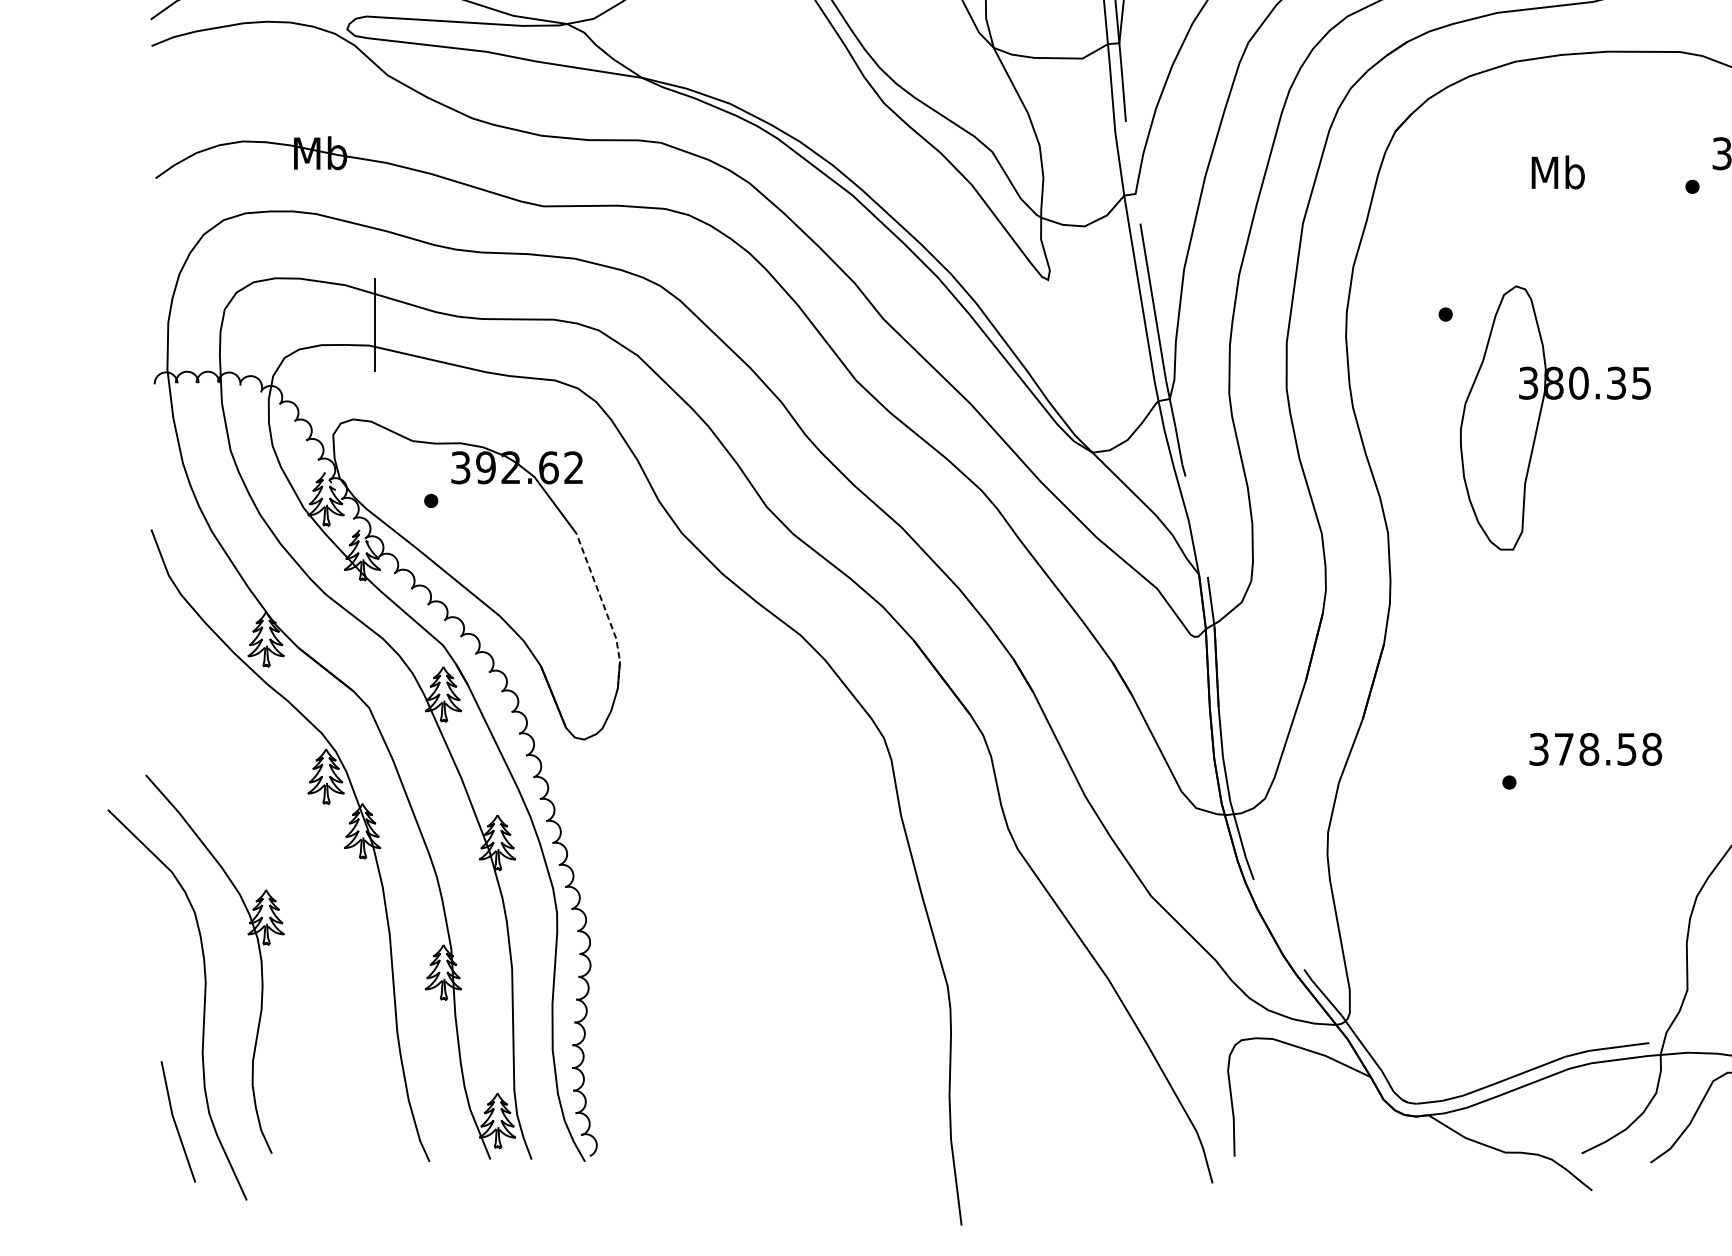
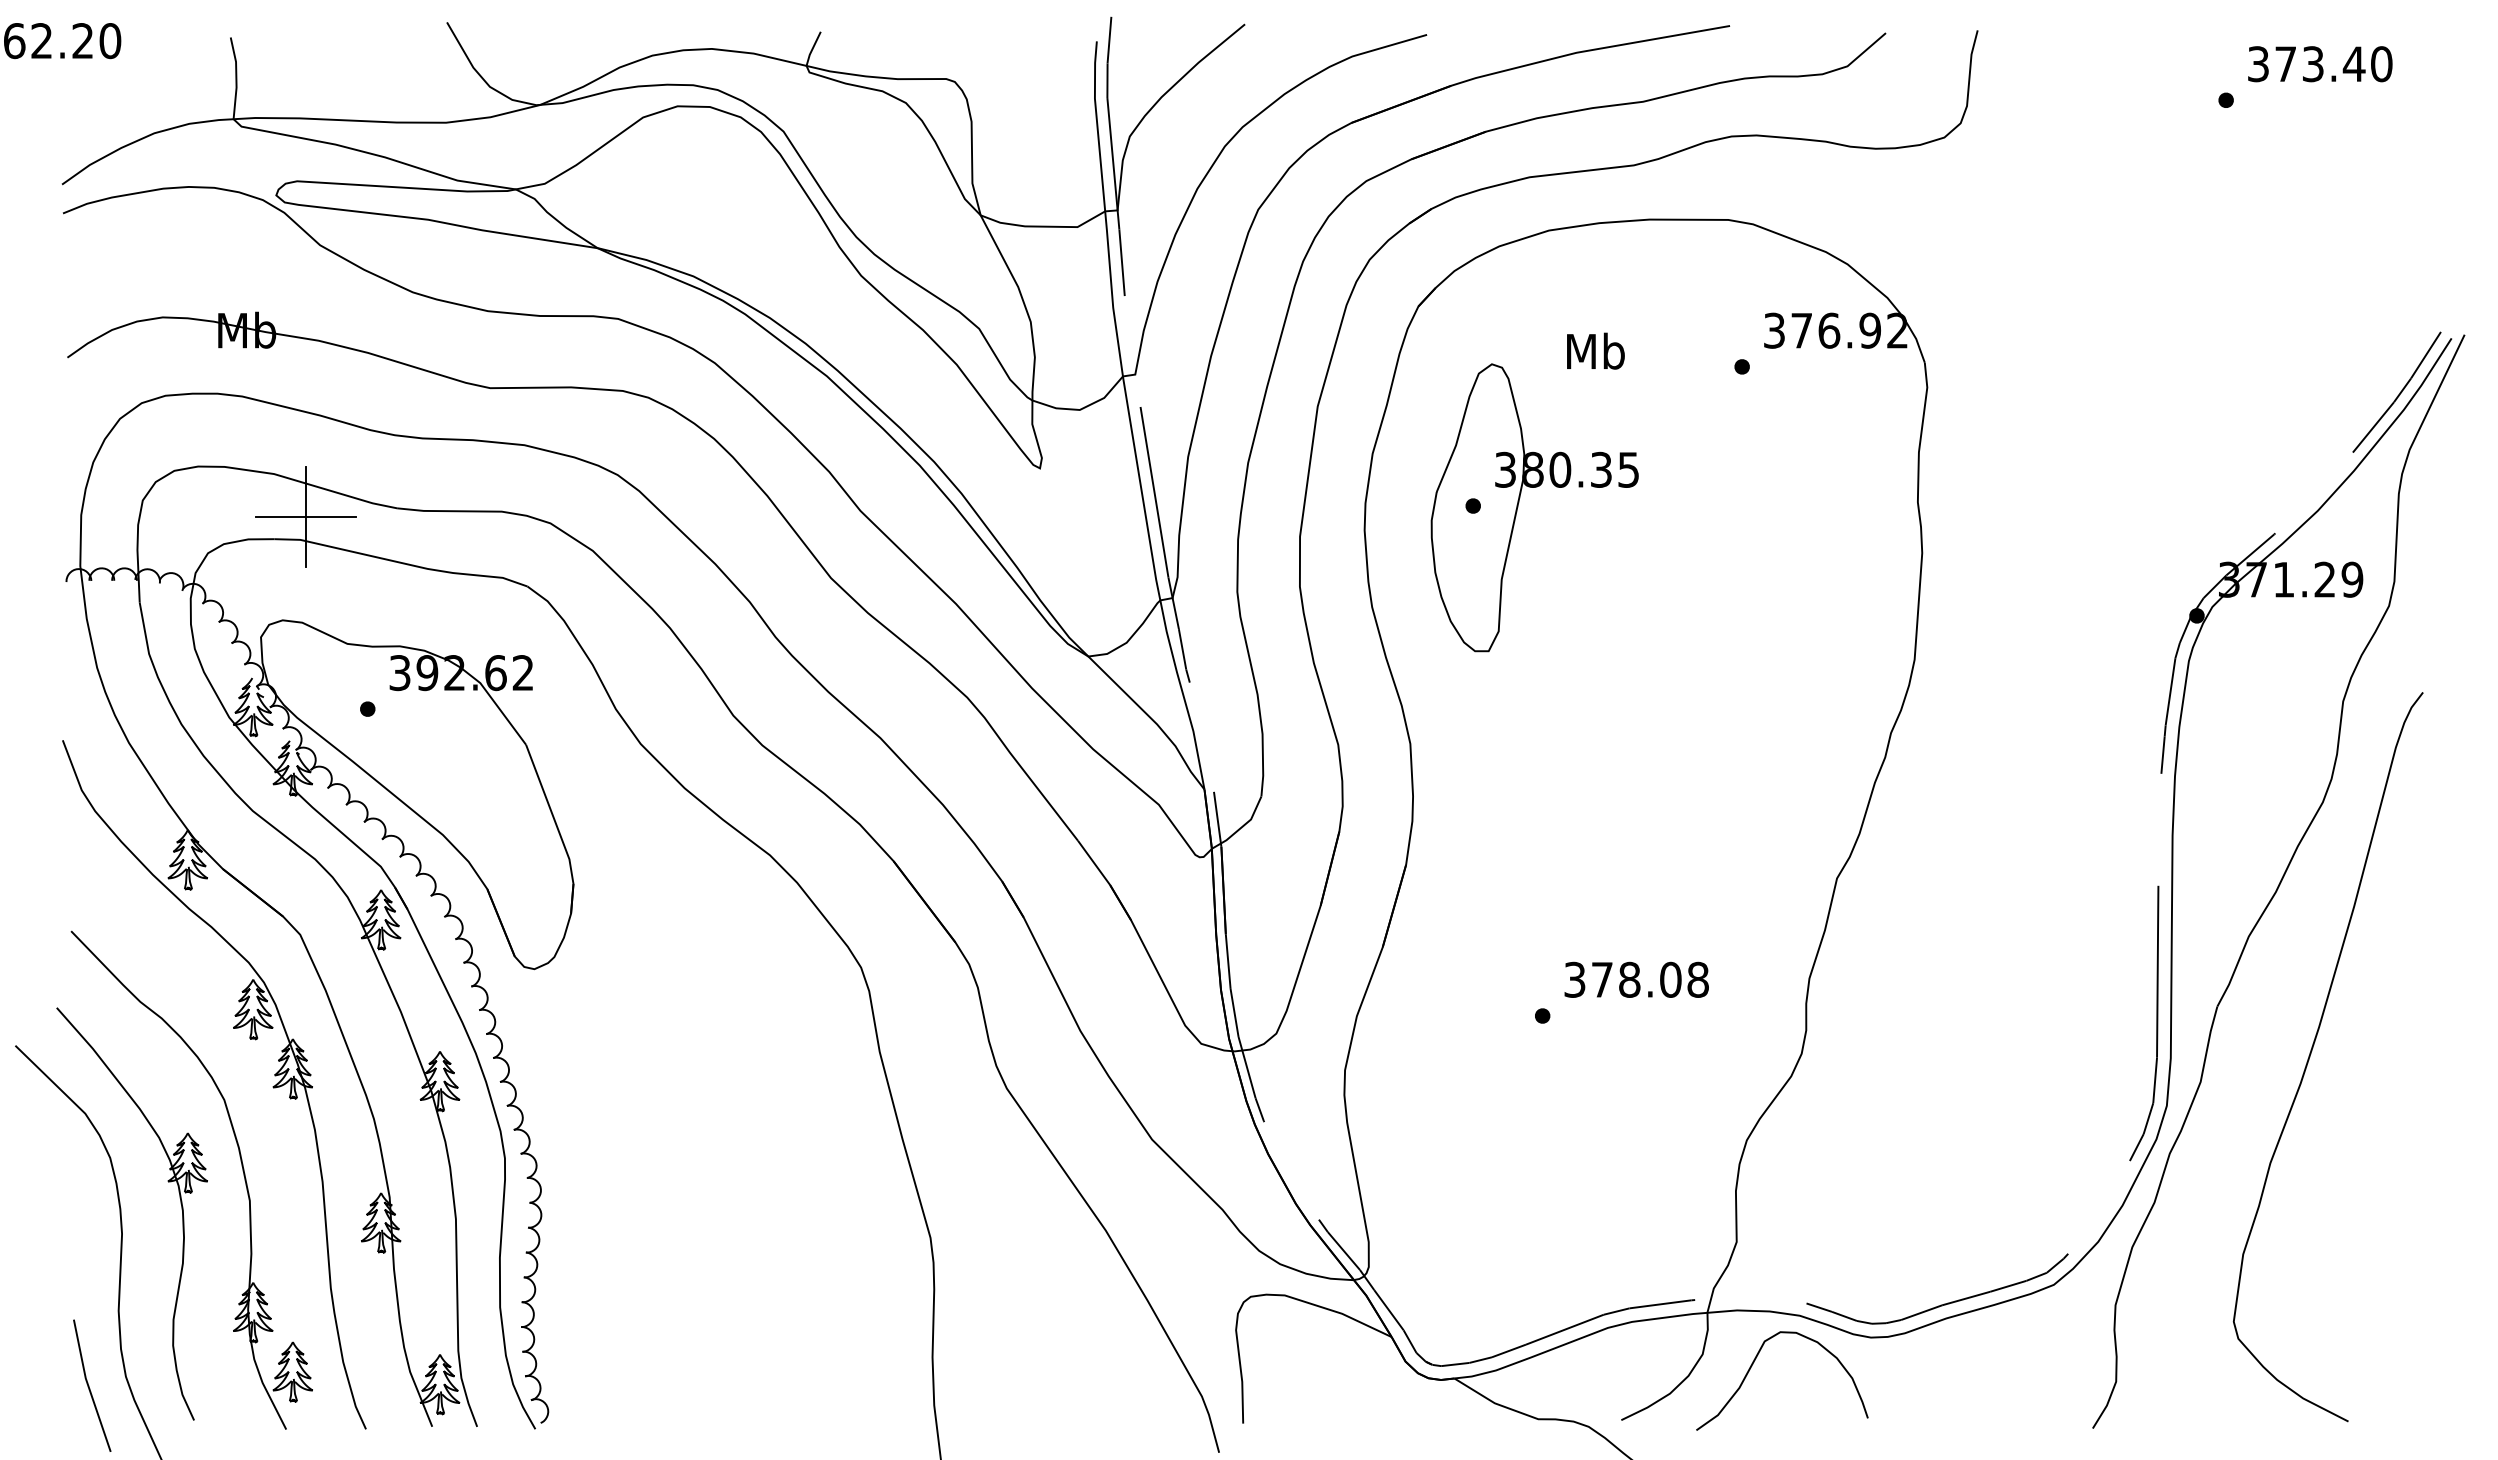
line: (374, 325) -> (305, 517), added
part: (1541, 413) -> (1519, 502), moved
line: (605, 610) -> (557, 828), dashed -> solid
text: (1626, 749) -> (1670, 979), 378.58 -> 378.08
part: (316, 925) -> (242, 1171), added

